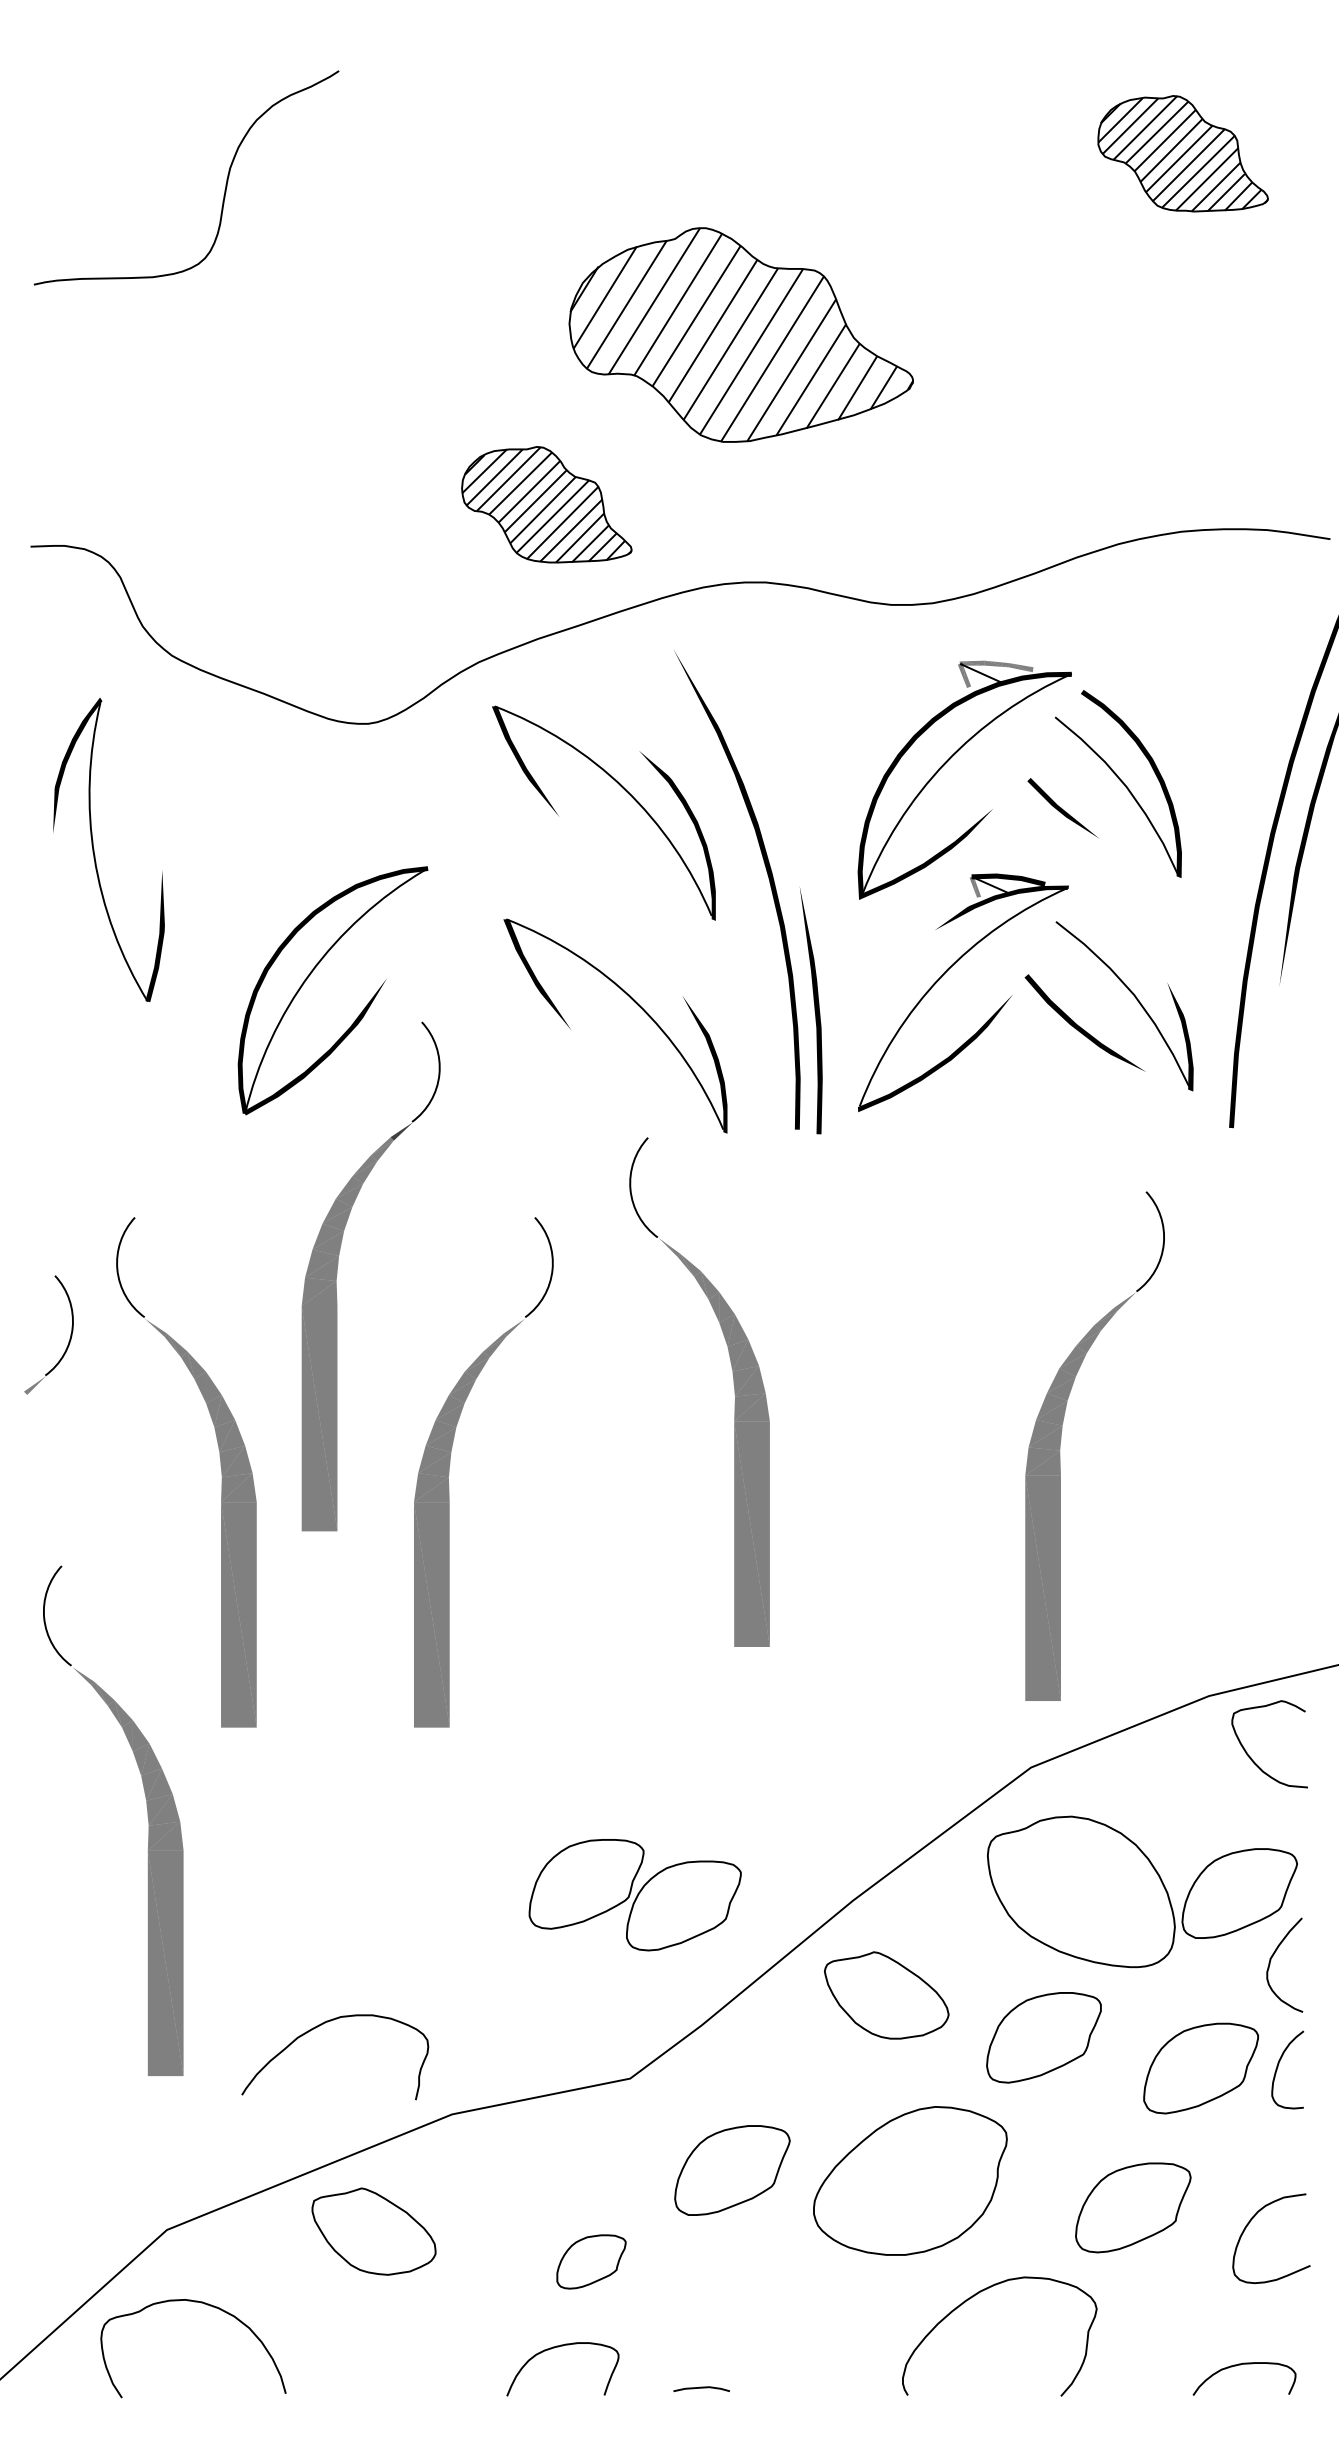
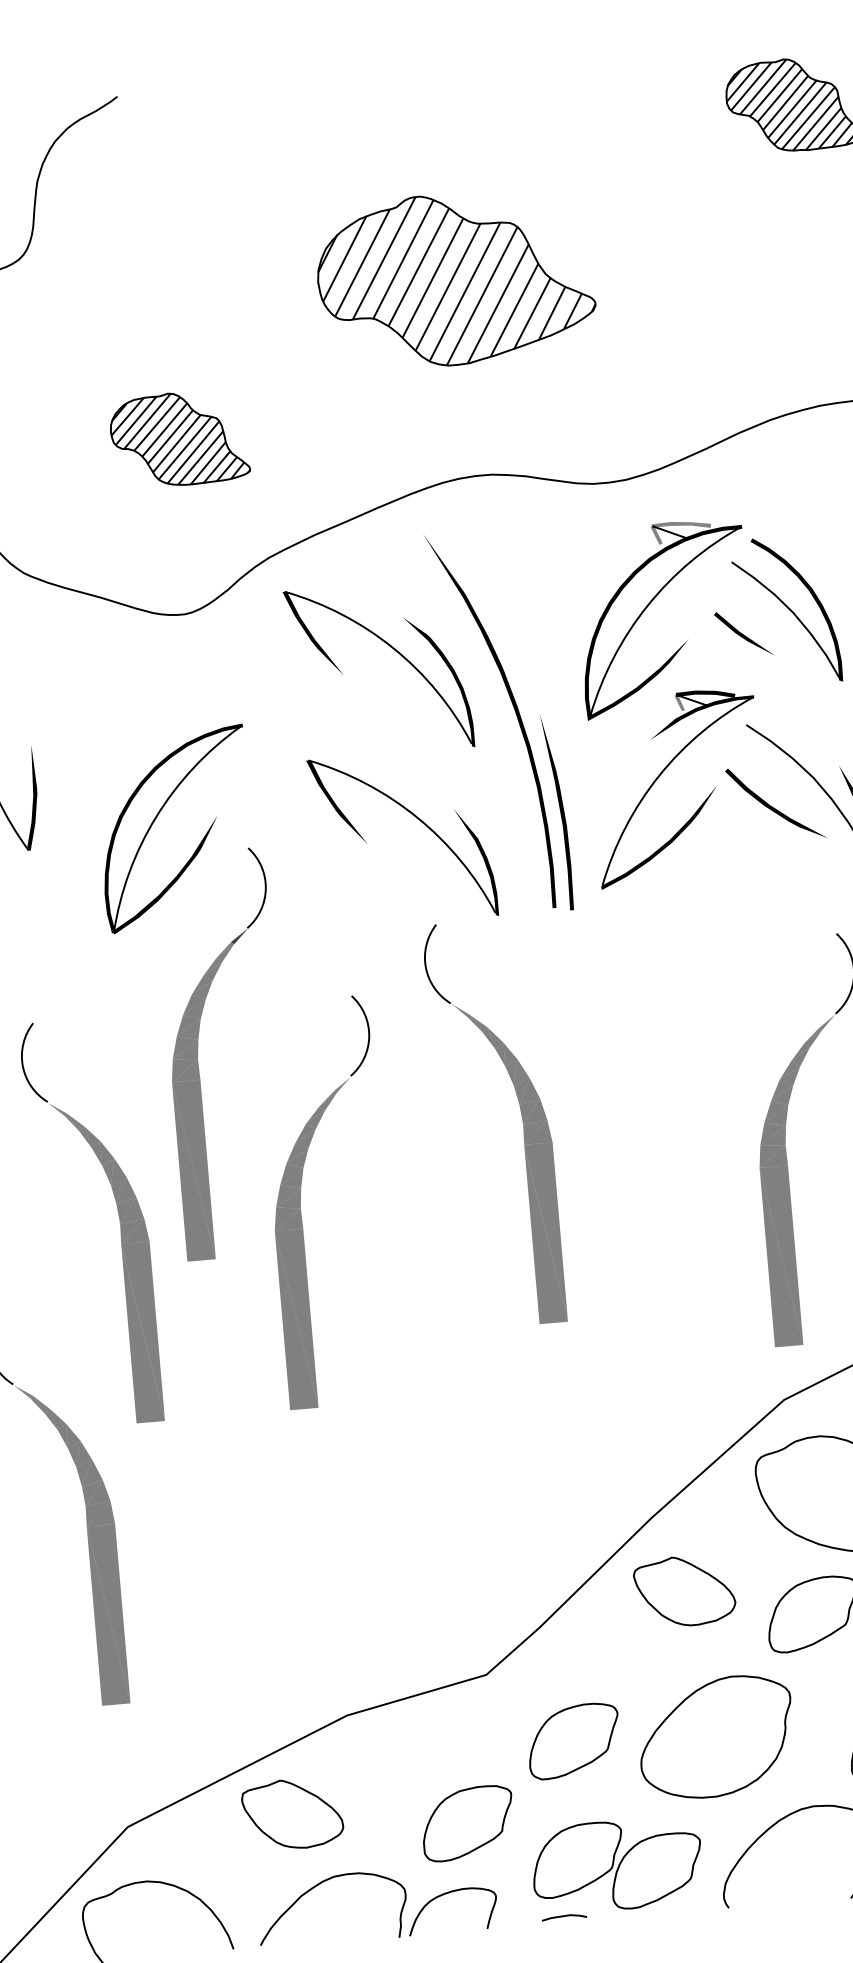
part: (546, 504) -> (179, 438), moved
part: (634, 1895) -> (616, 1865), moved
curve: (319, 2026) -> (317, 1885), moved
part: (591, 2261) -> (467, 1823), size x1.67

